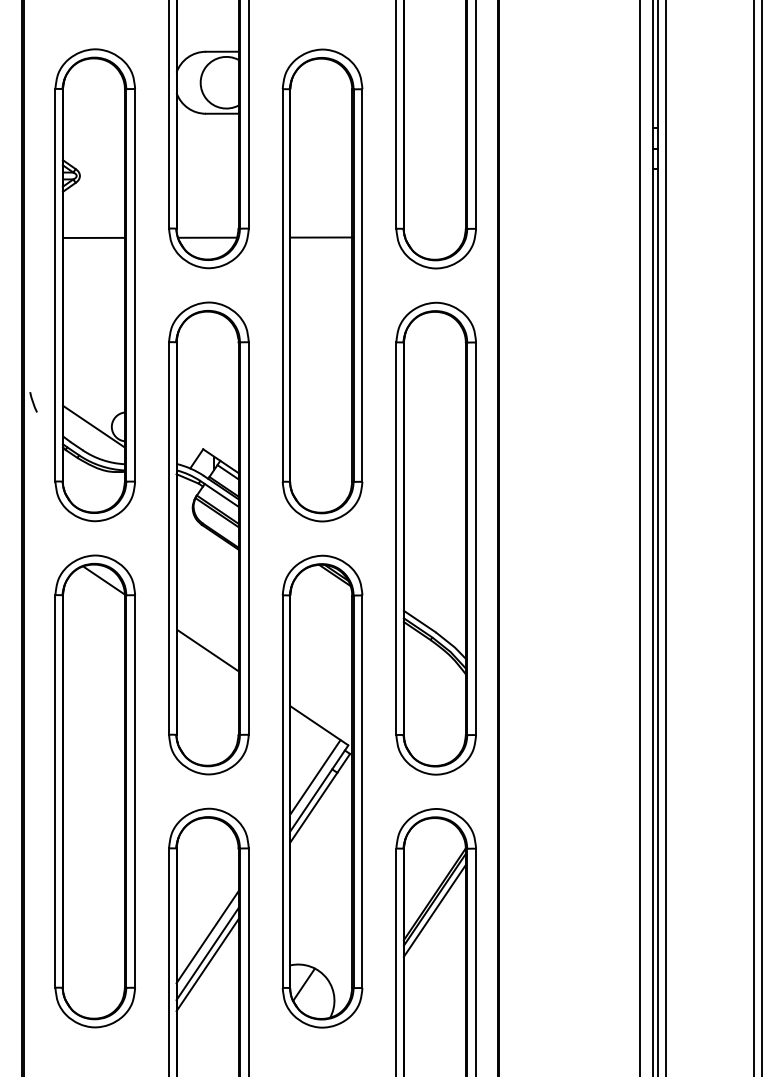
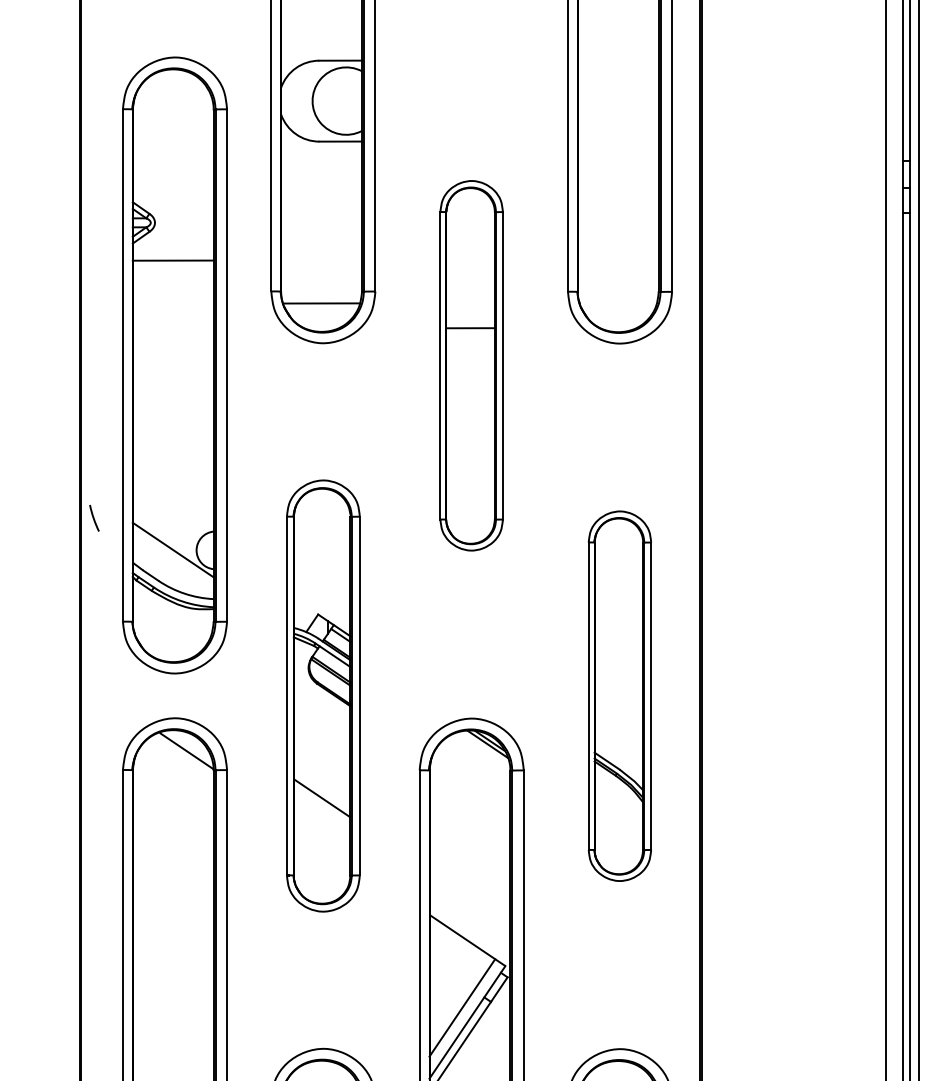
line: (93, 237) -> (172, 260), moved
part: (322, 285) -> (471, 365), size x0.6
part: (208, 538) -> (322, 696), size x0.7
part: (435, 538) -> (619, 696), size x0.6

